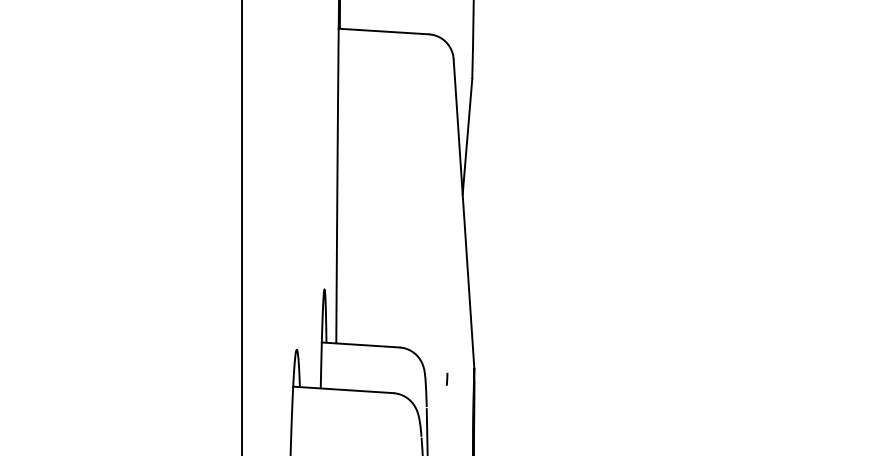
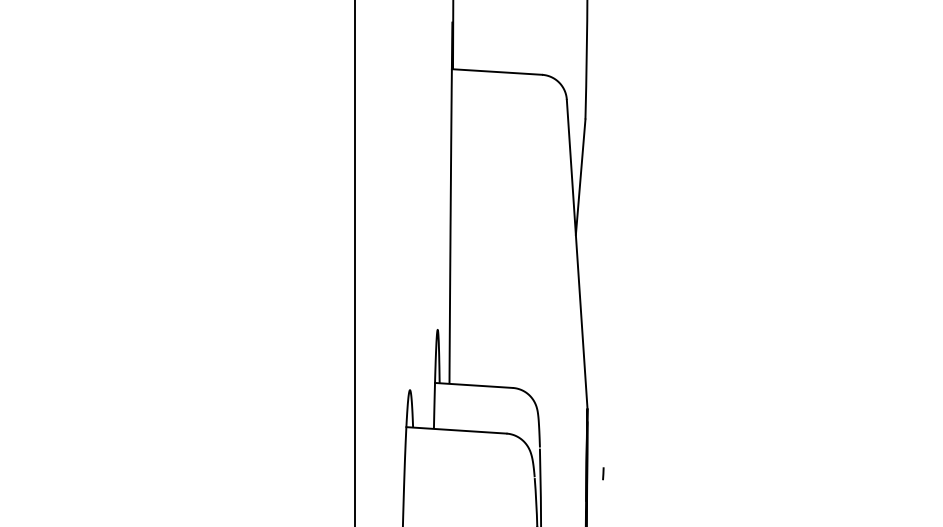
line: (447, 379) -> (603, 473), moved

